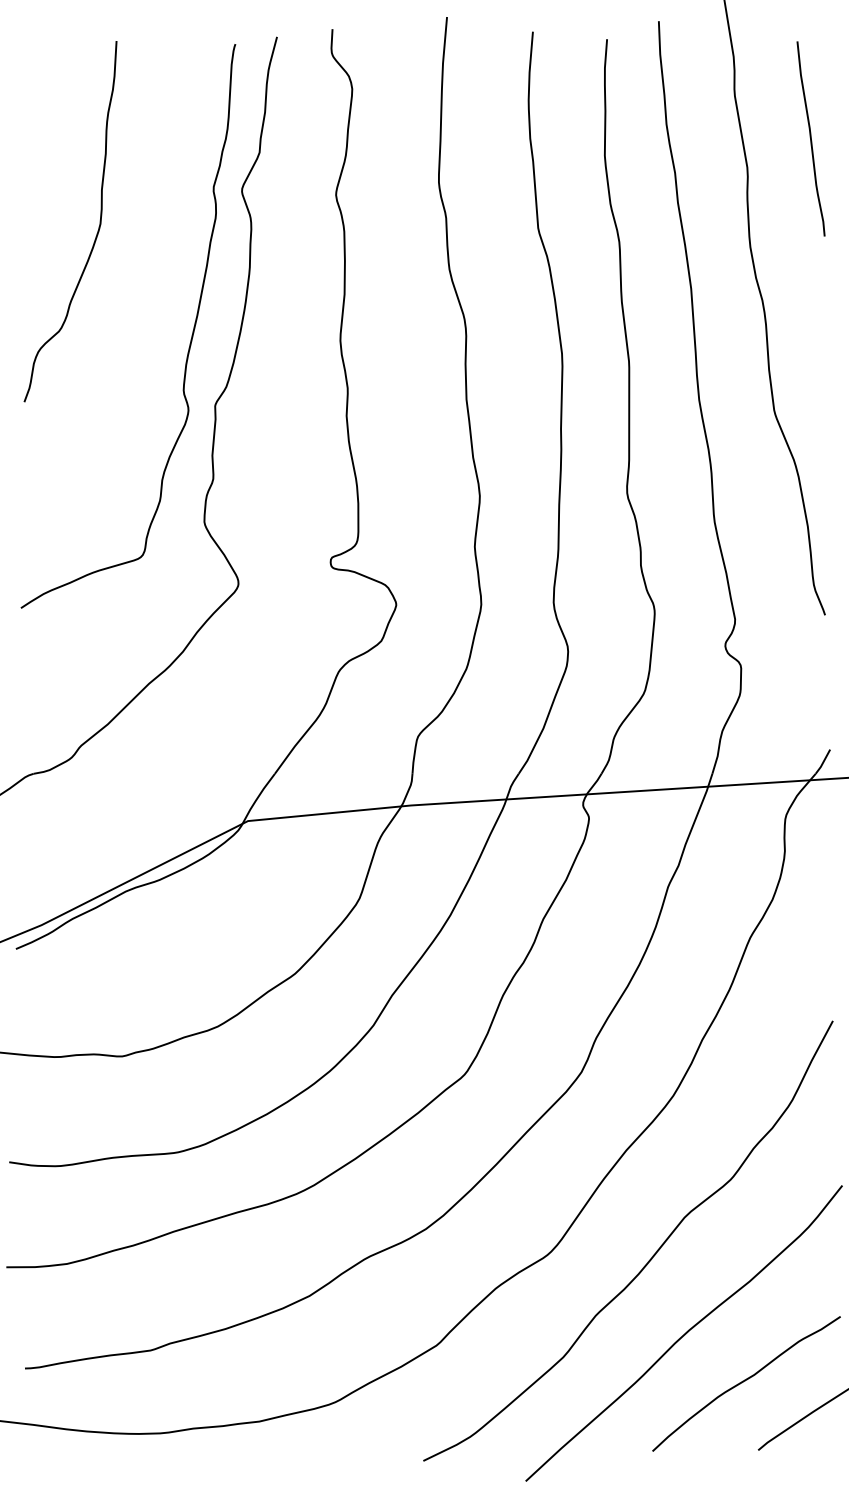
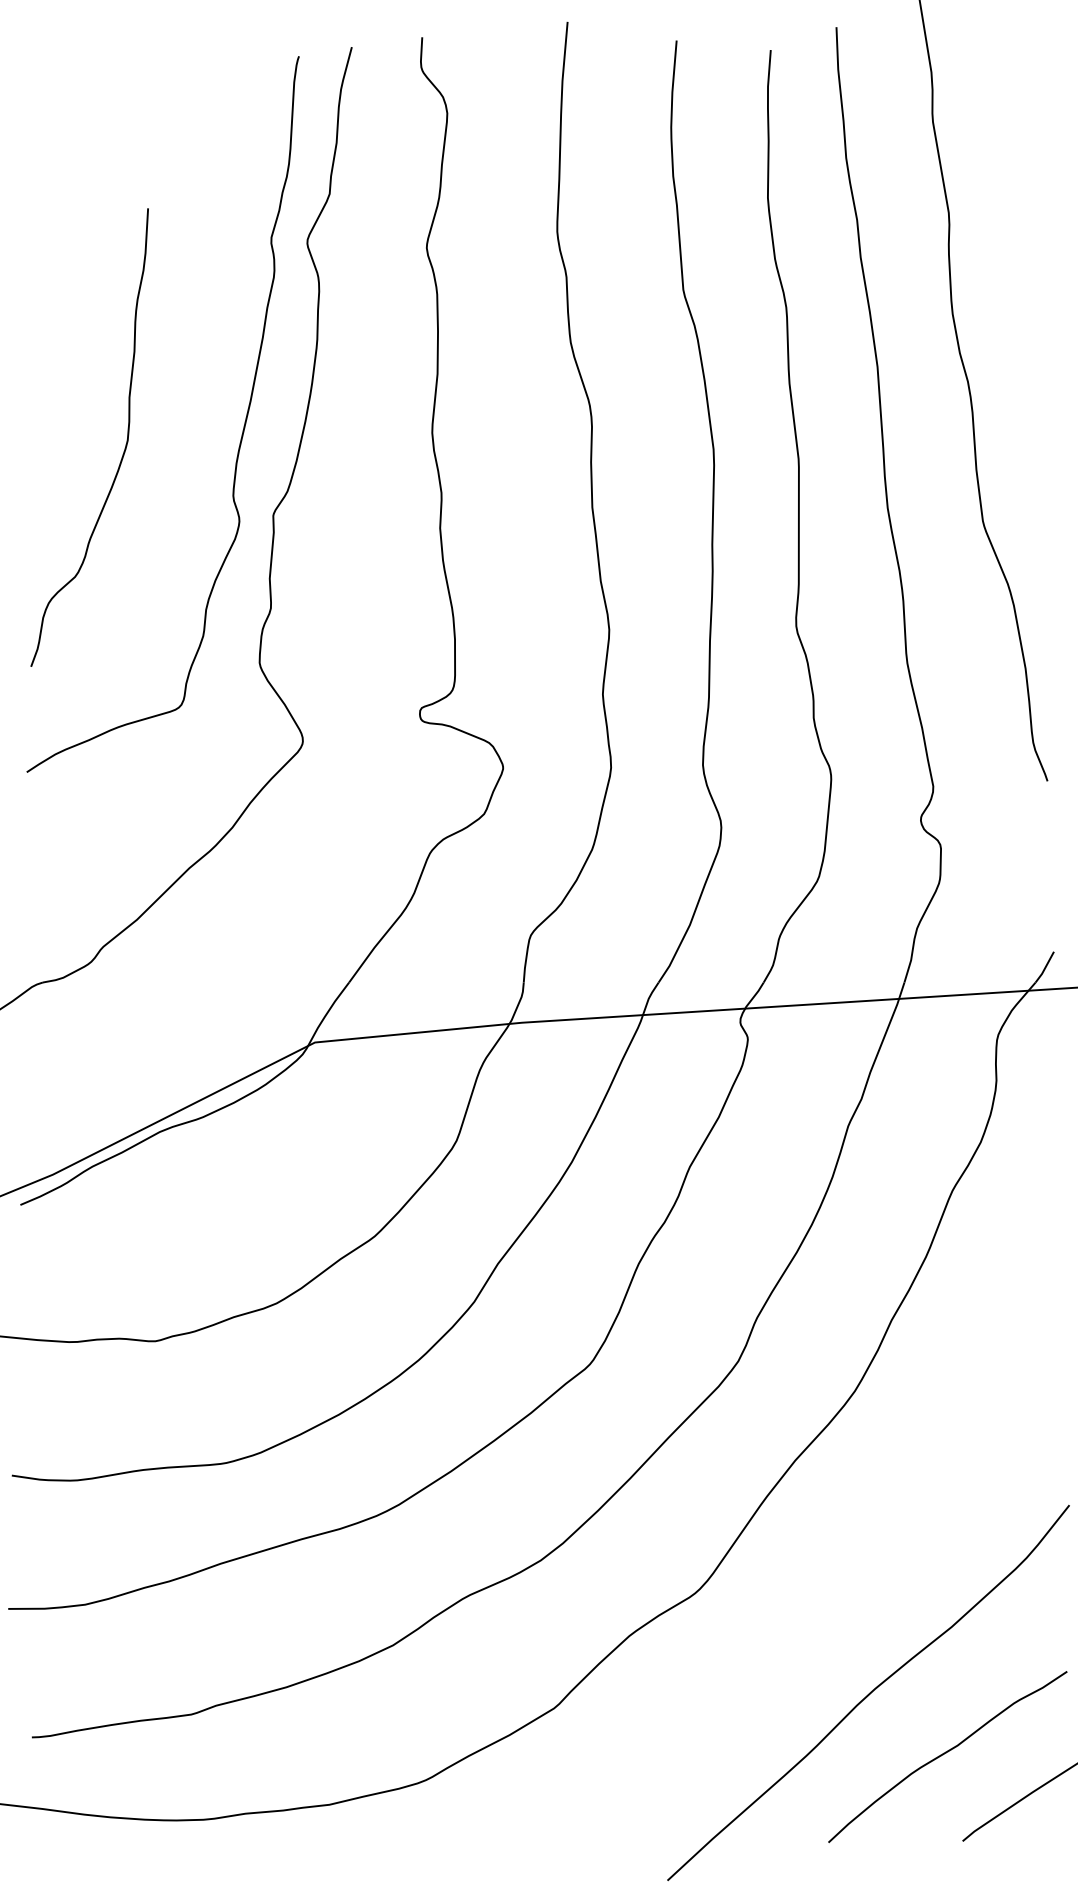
curve: (810, 138) -> (1029, 176), removed
curve: (98, 227) -> (125, 444), moved
curve: (648, 1260) -> (823, 1600), removed

